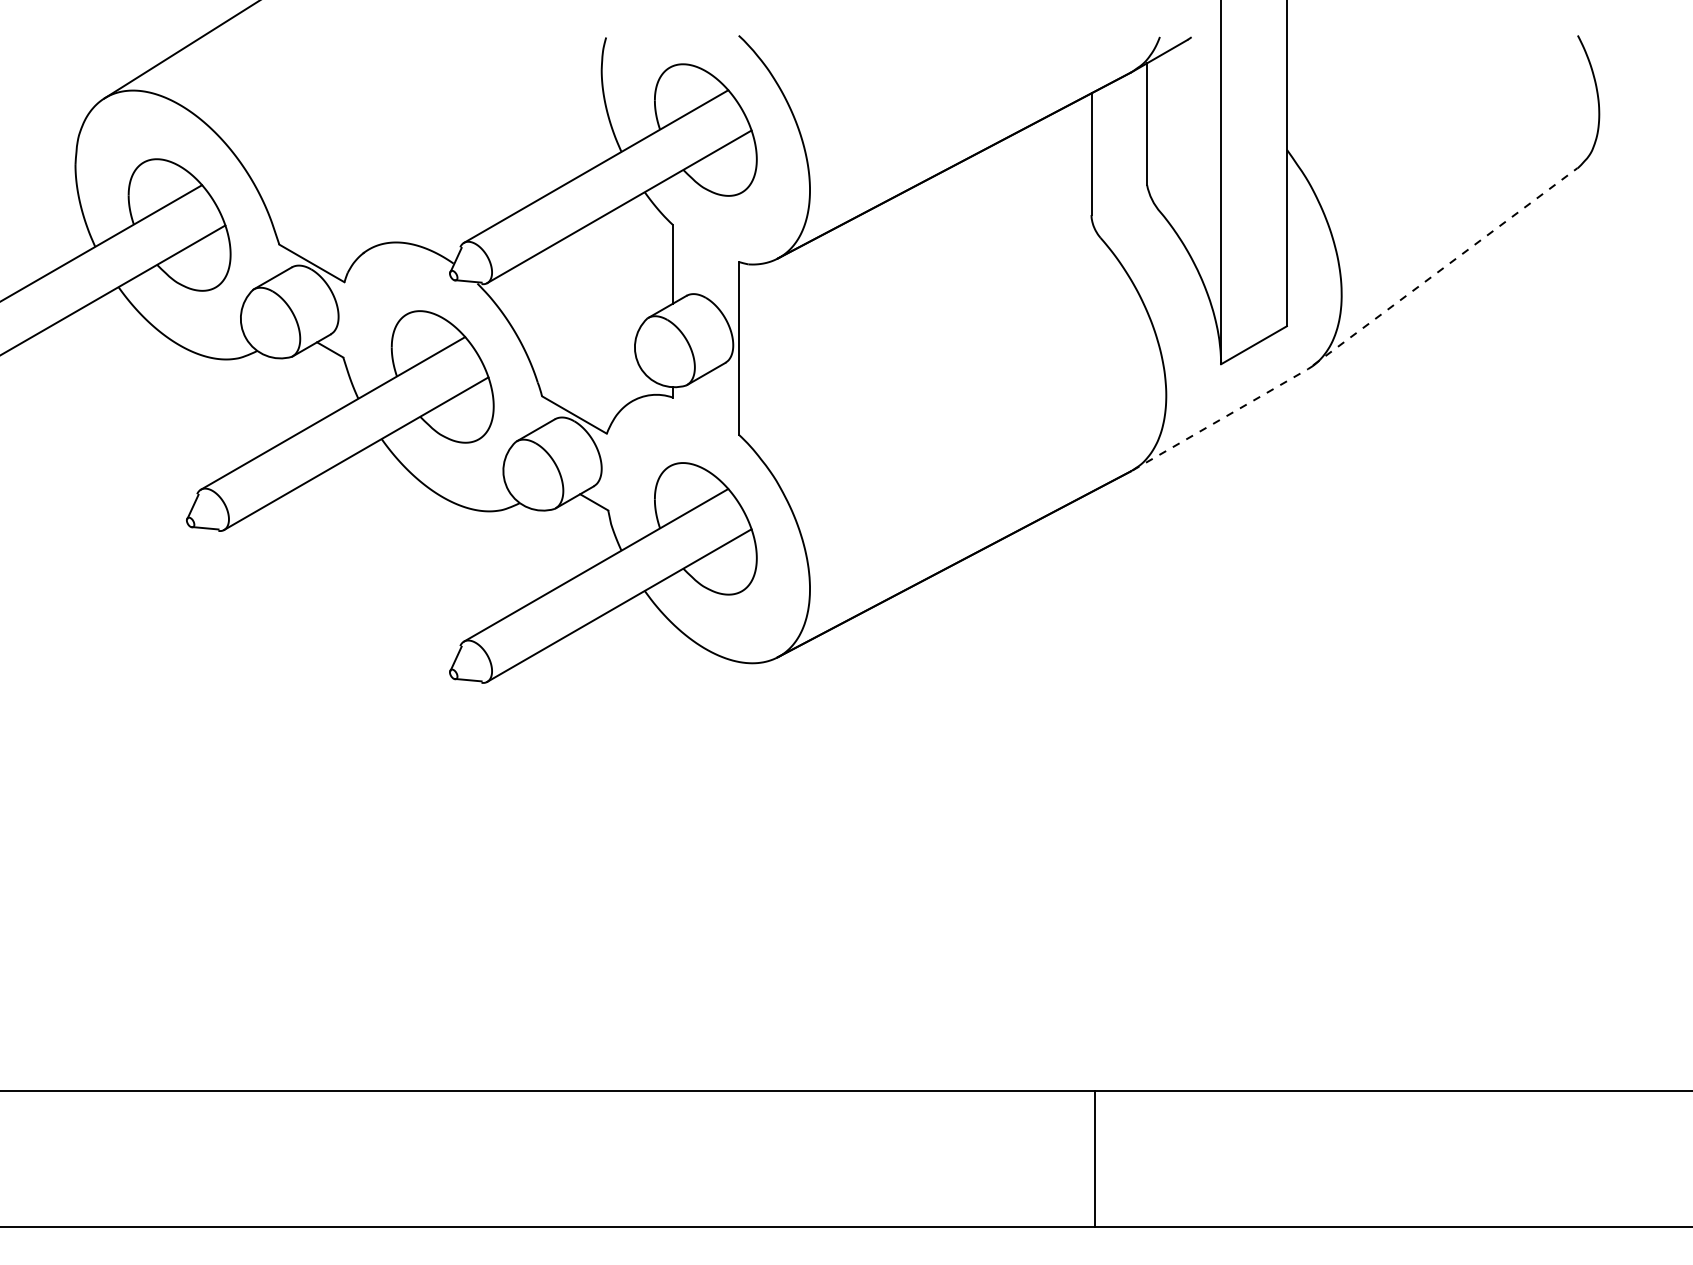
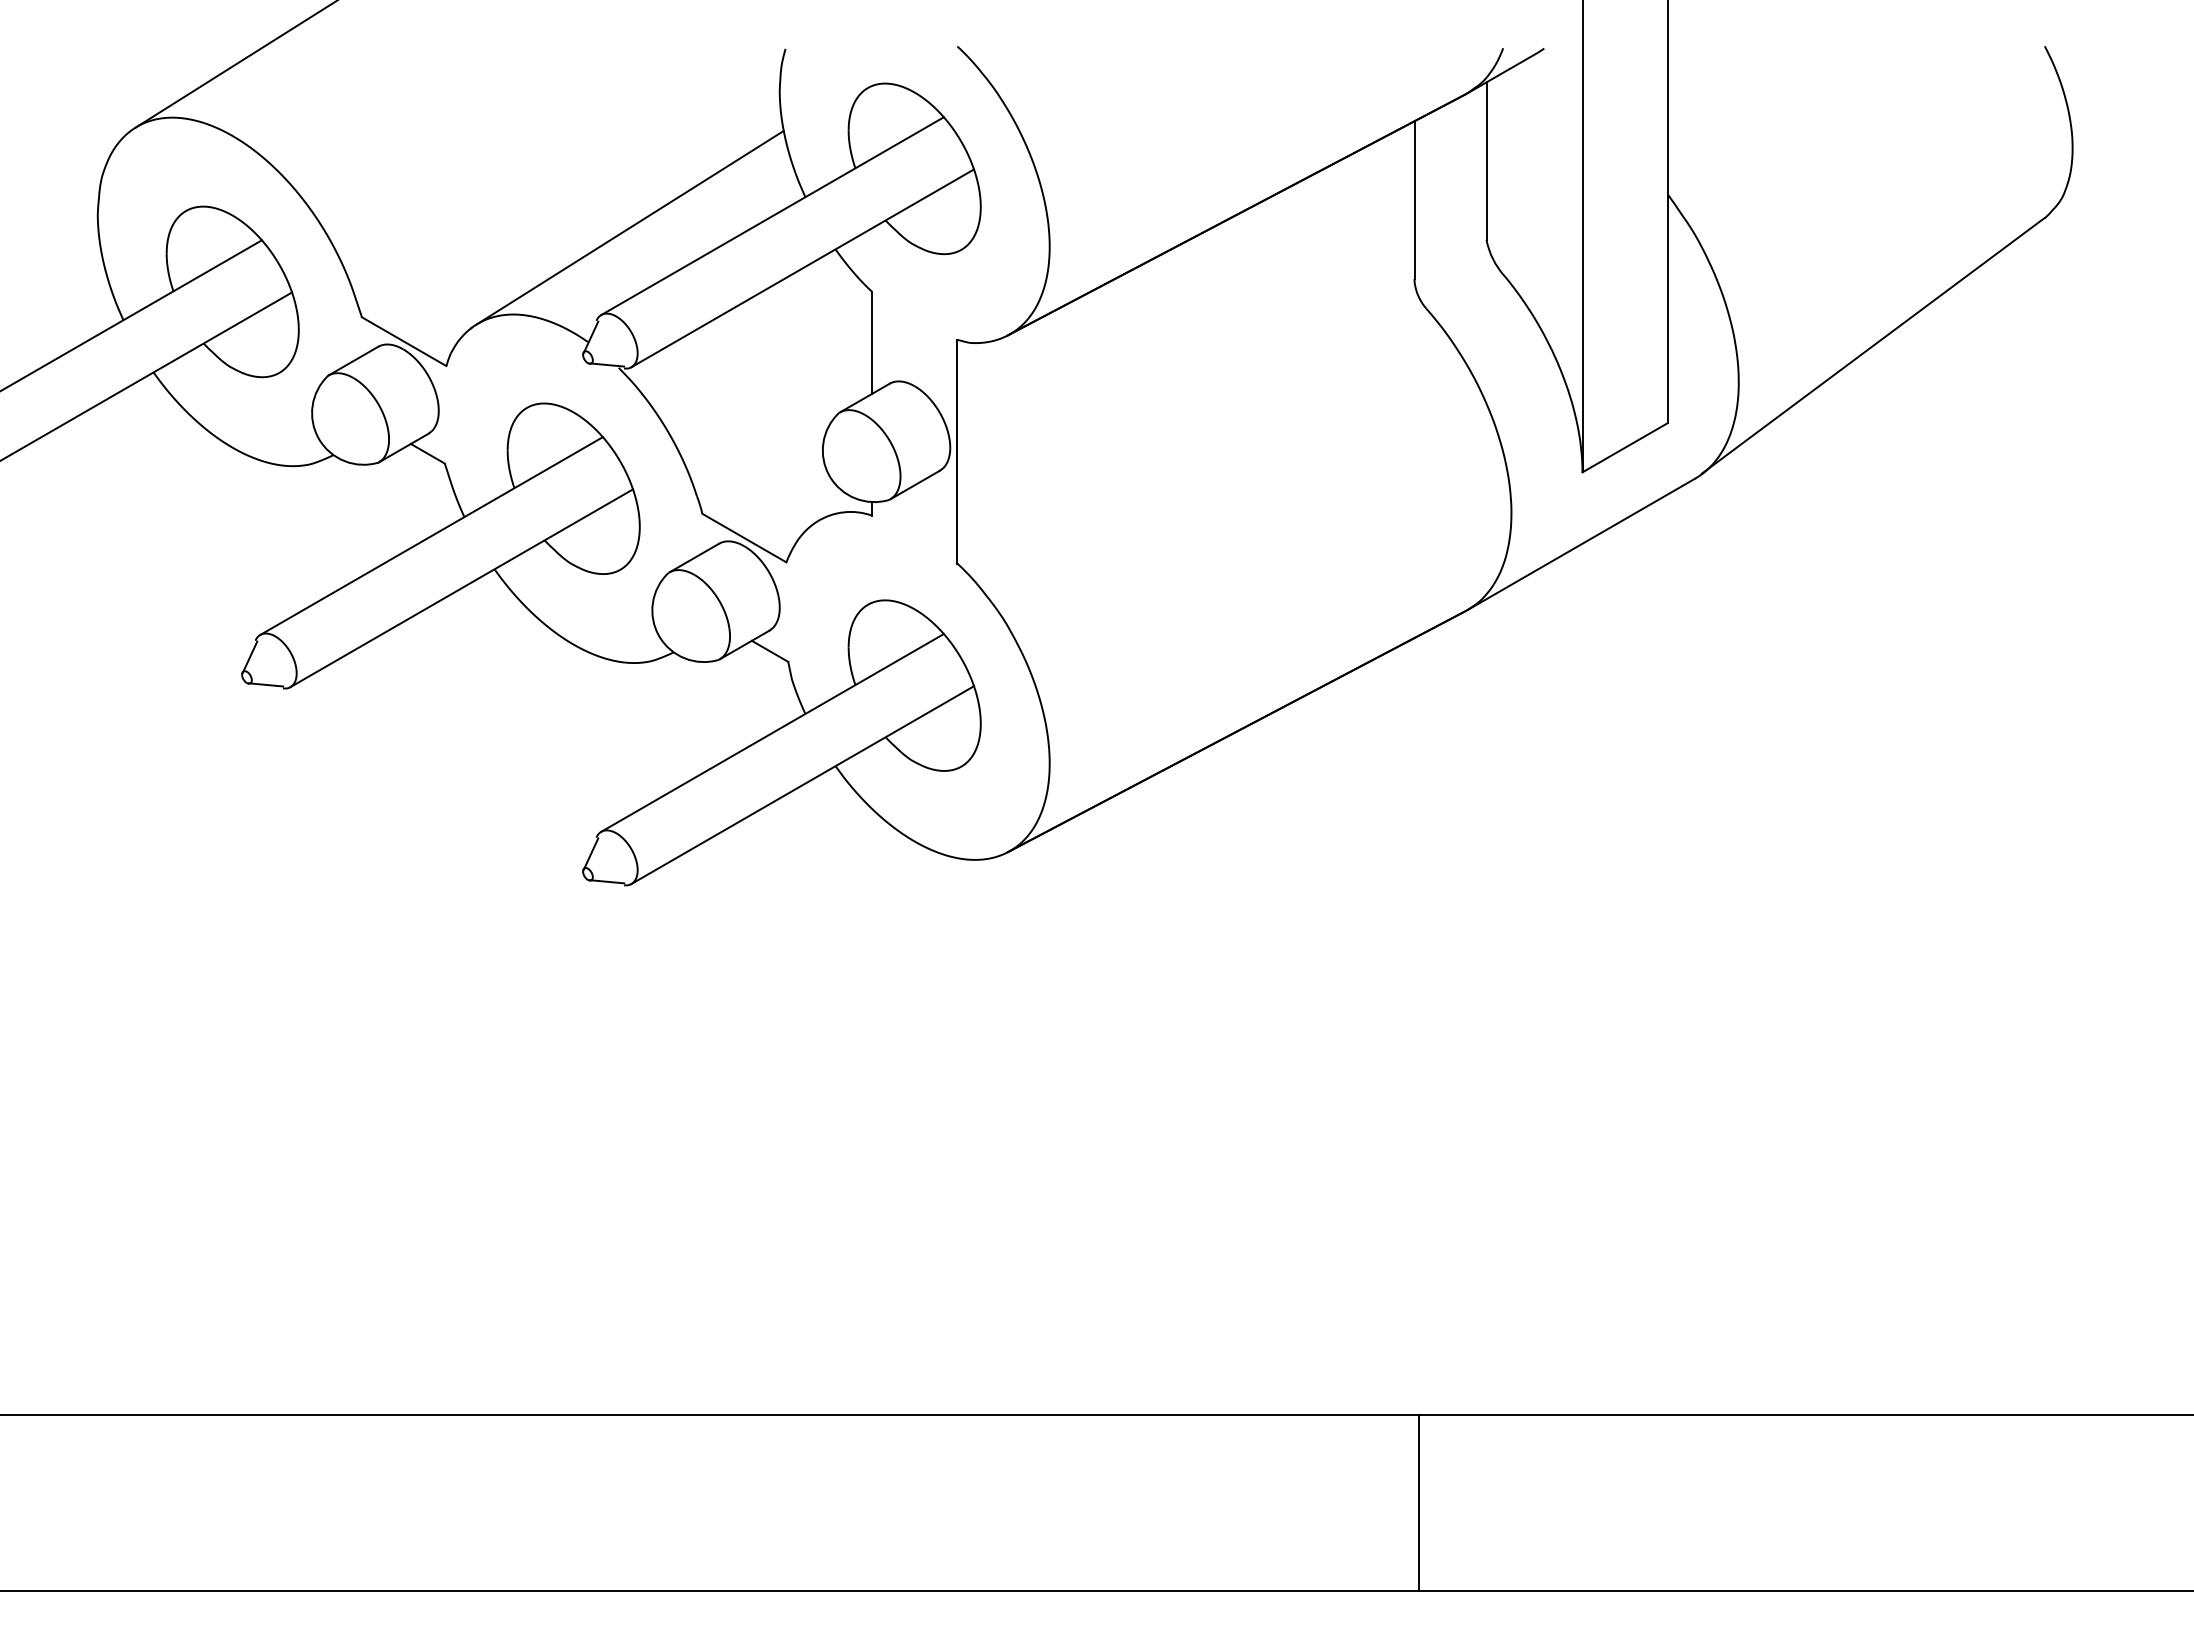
line: (485, 175) -> (629, 227), added
line: (1445, 266) -> (1873, 345), dashed -> solid
line: (1220, 419) -> (1581, 544), dashed -> solid

